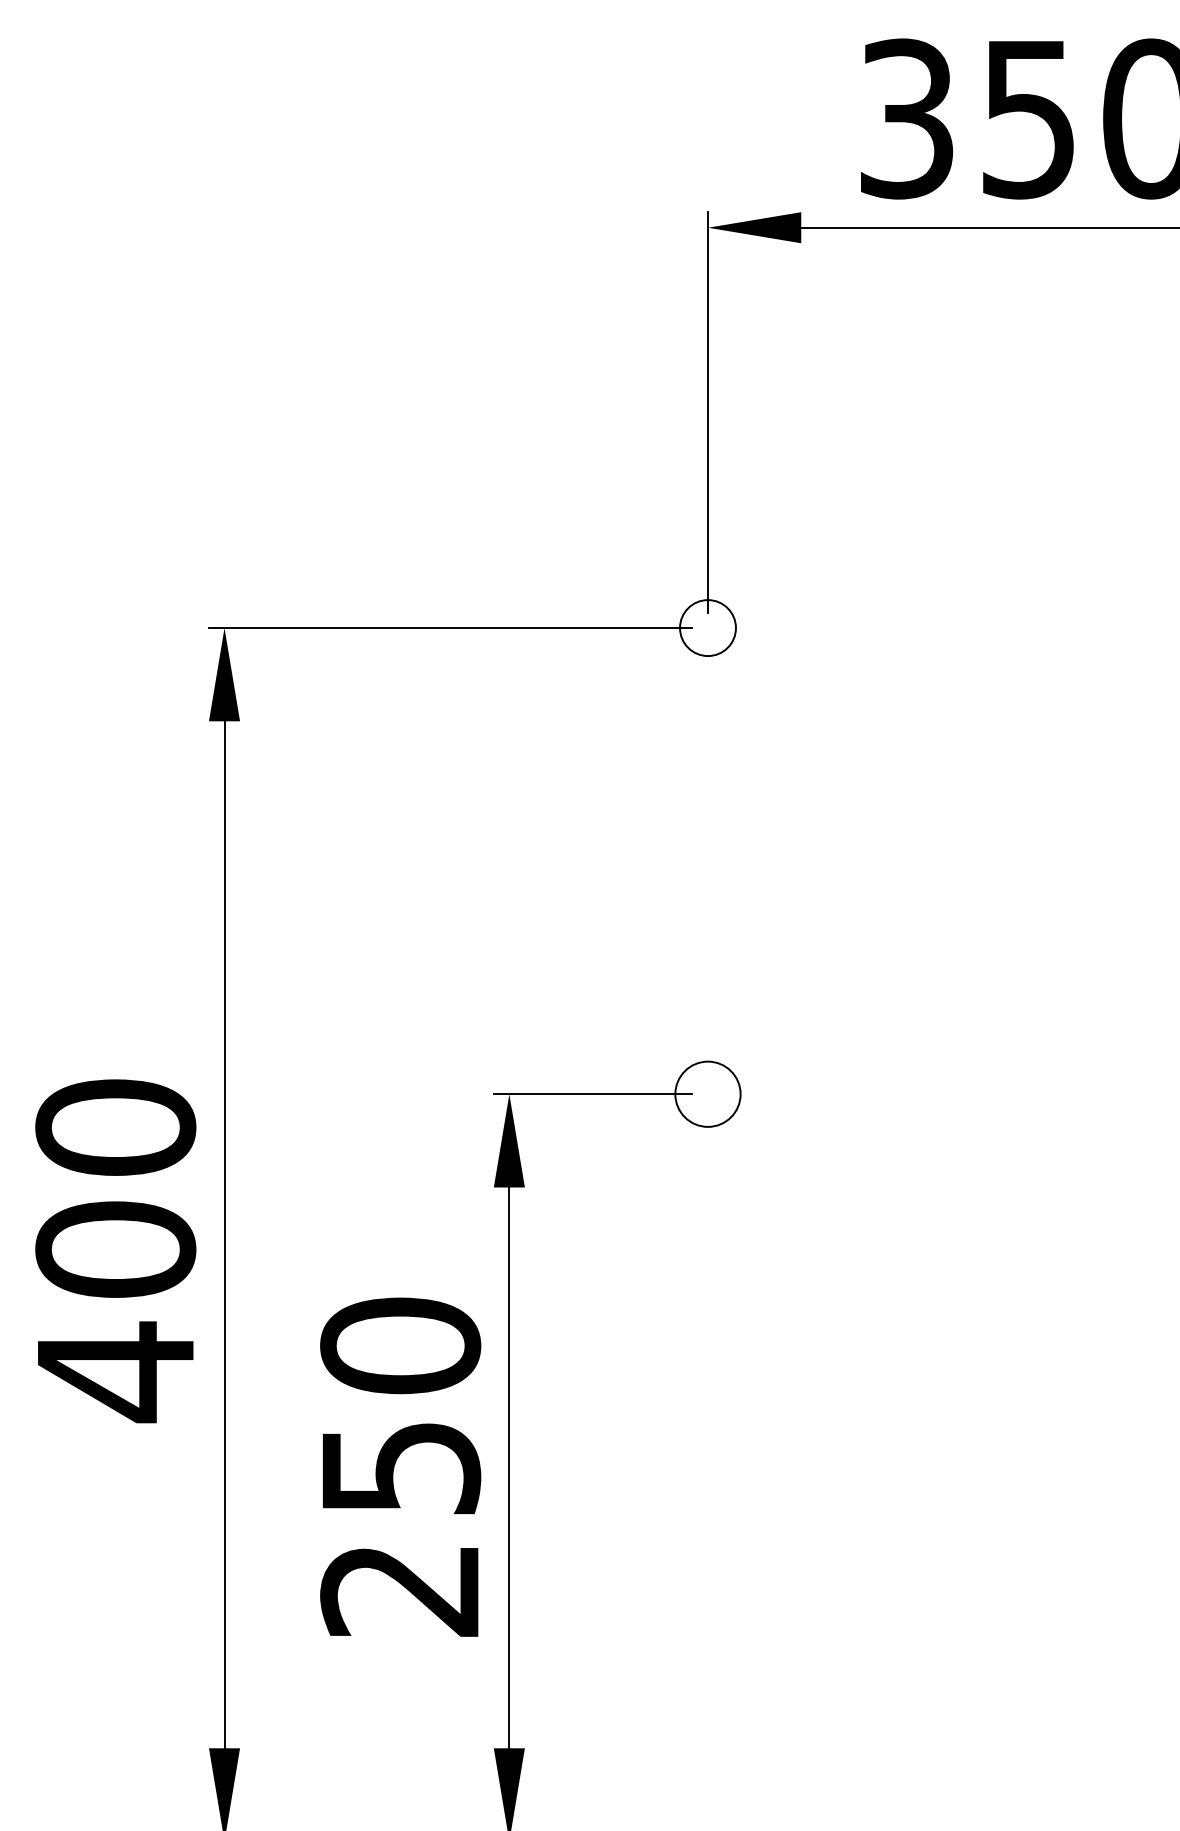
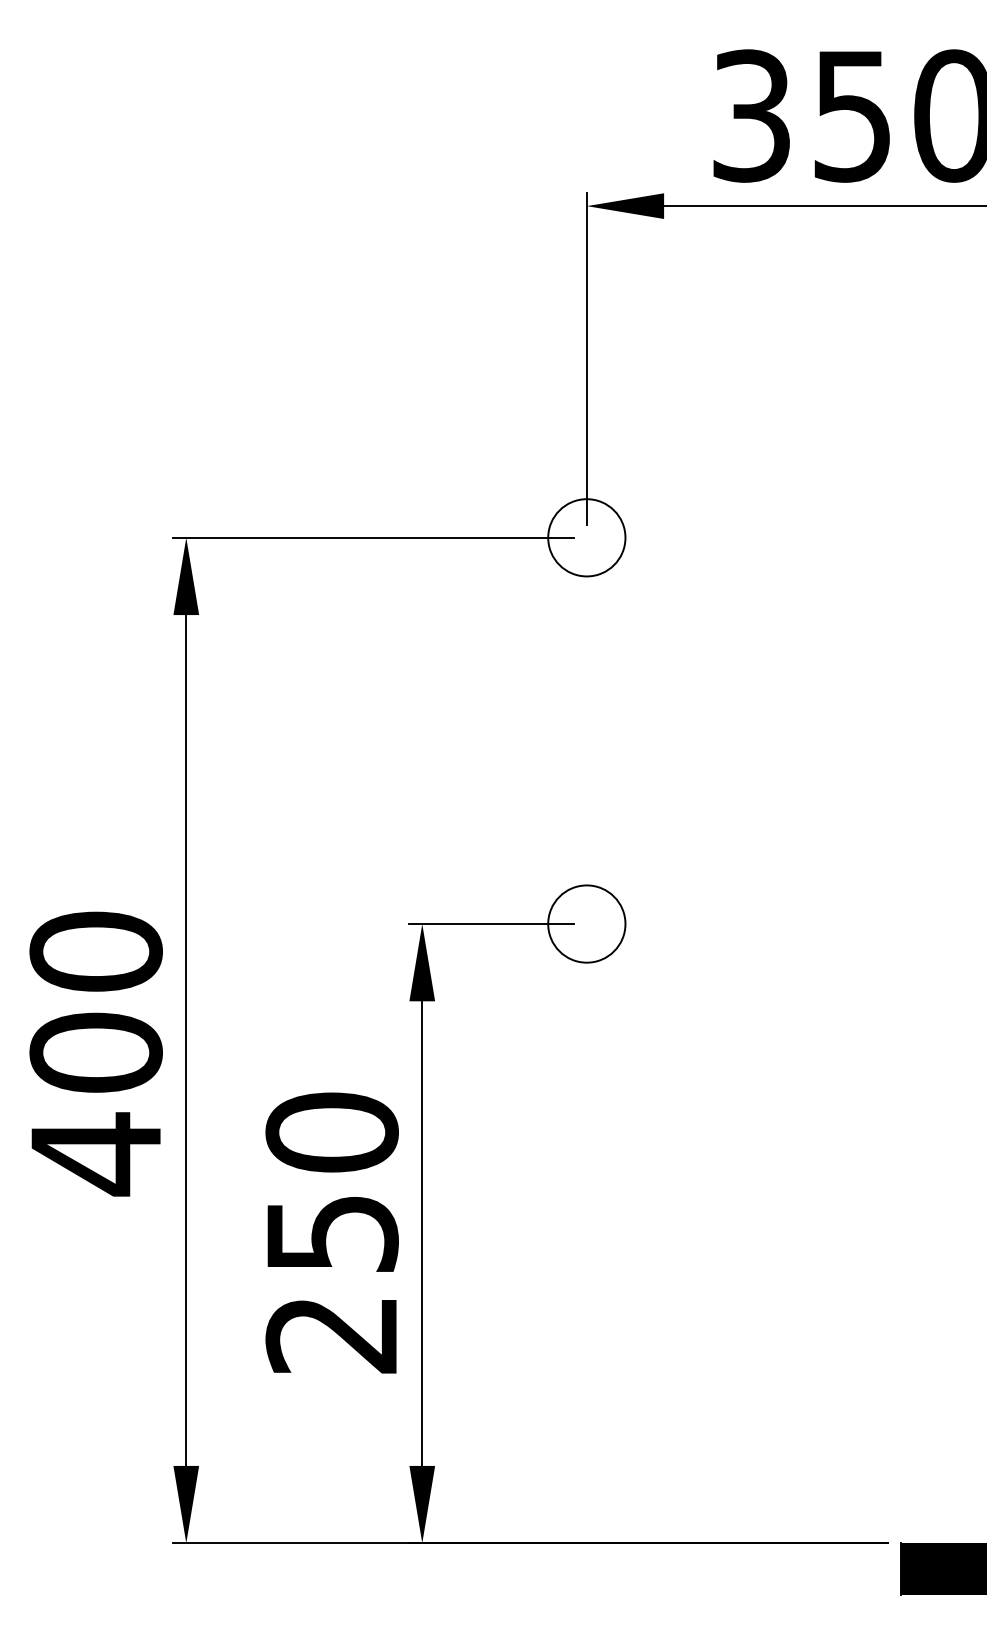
circle: (707, 627) -> (586, 537), size x1.67
circle: (707, 1093) -> (586, 923), size x1.43

